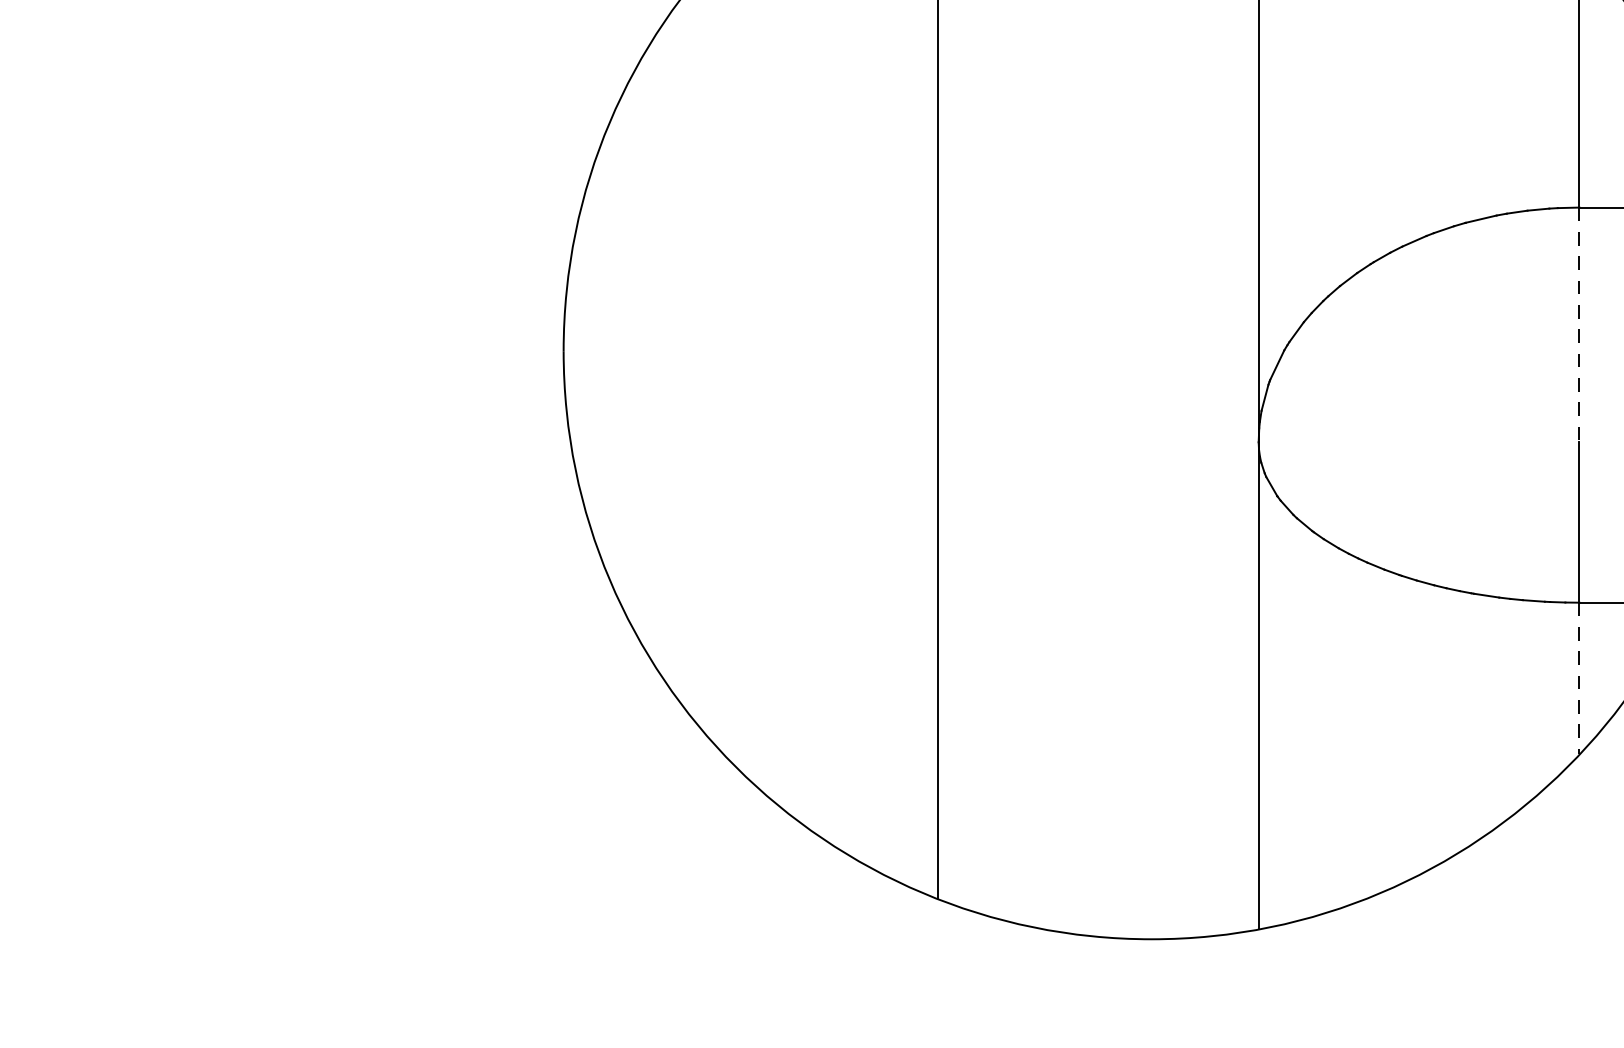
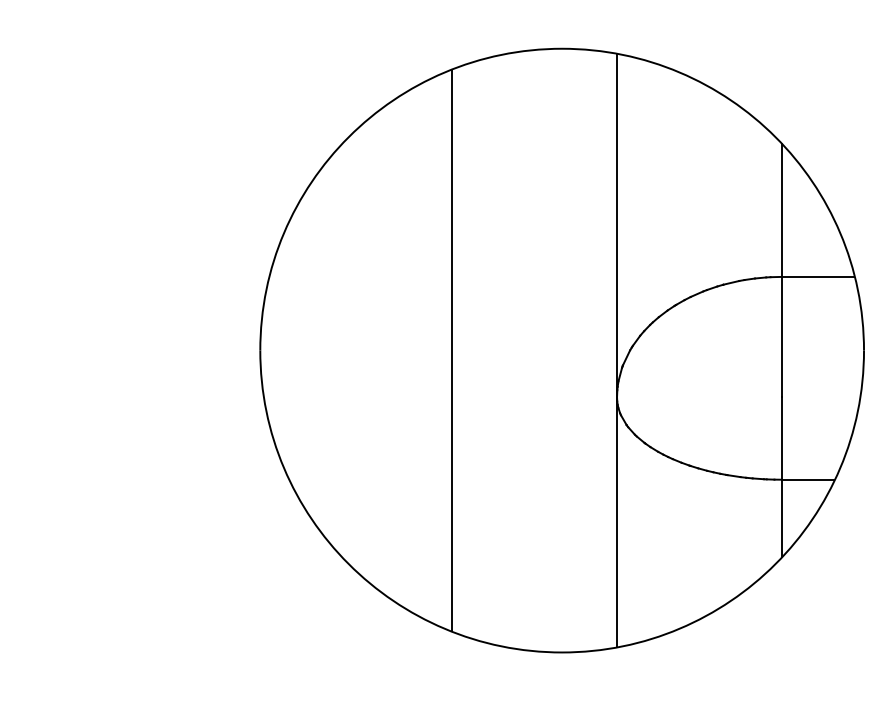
line: (1579, 325) -> (781, 337), dashed -> solid
line: (1579, 678) -> (781, 518), dashed -> solid

